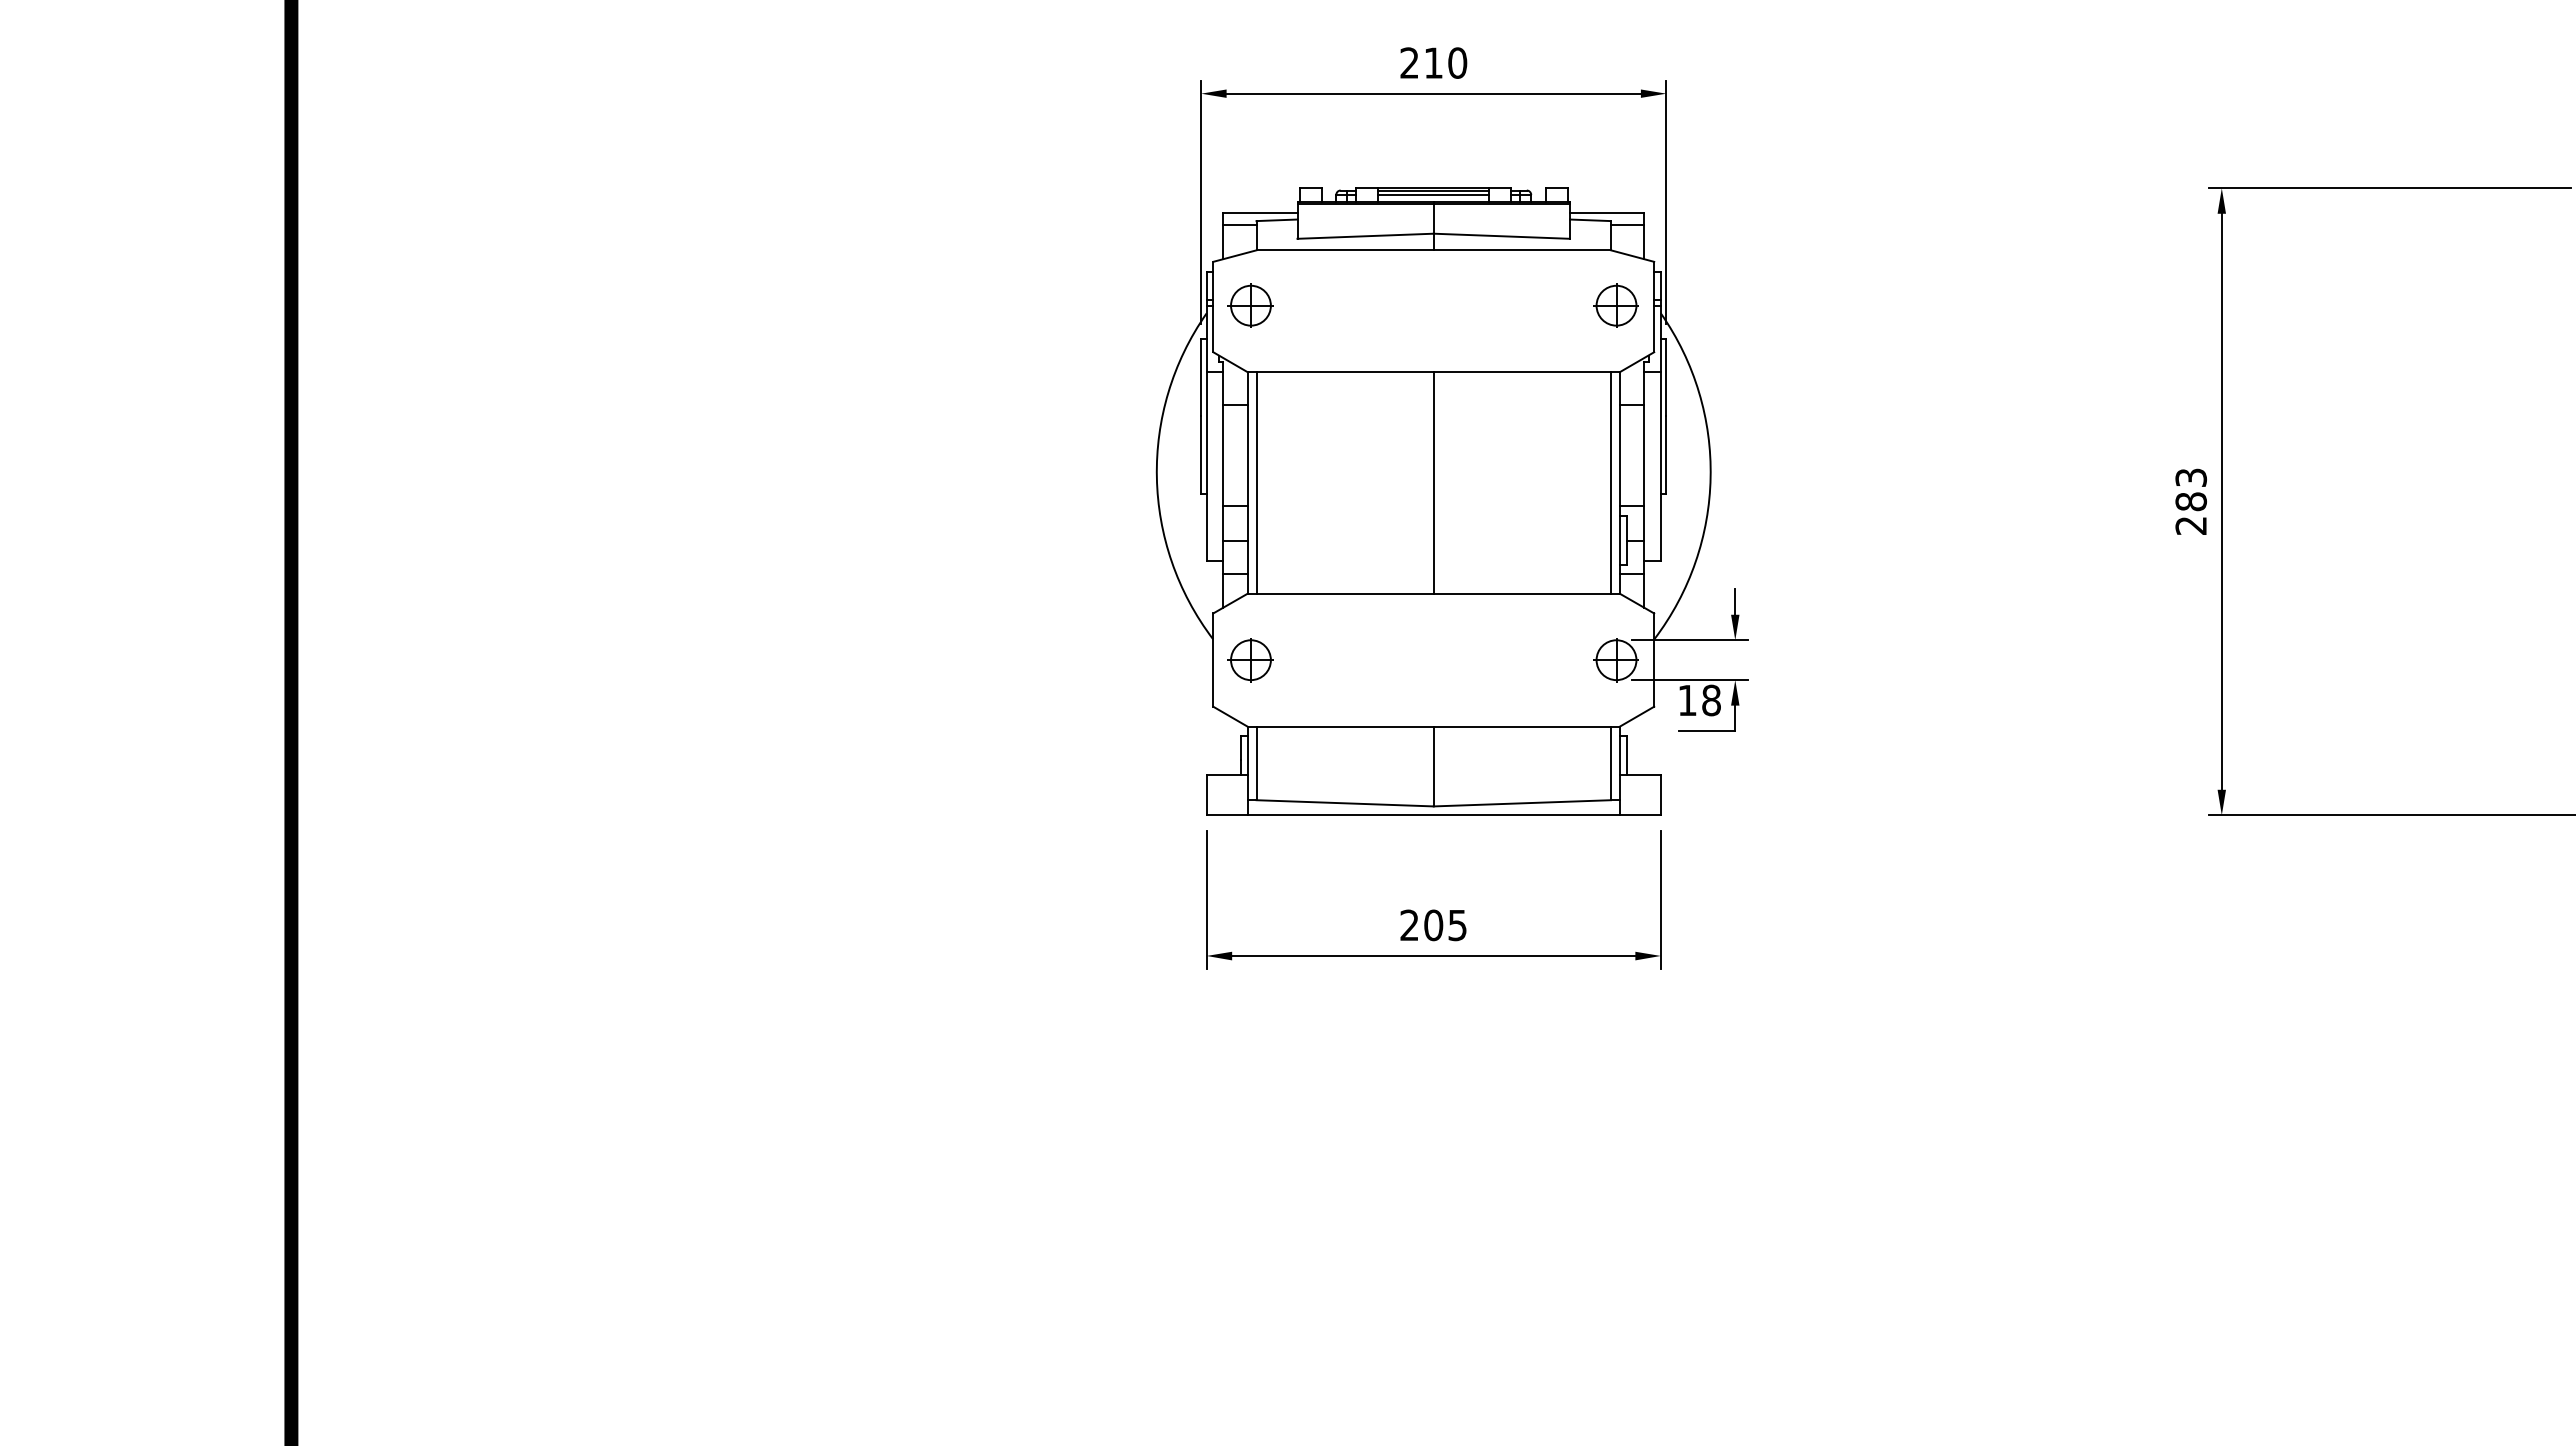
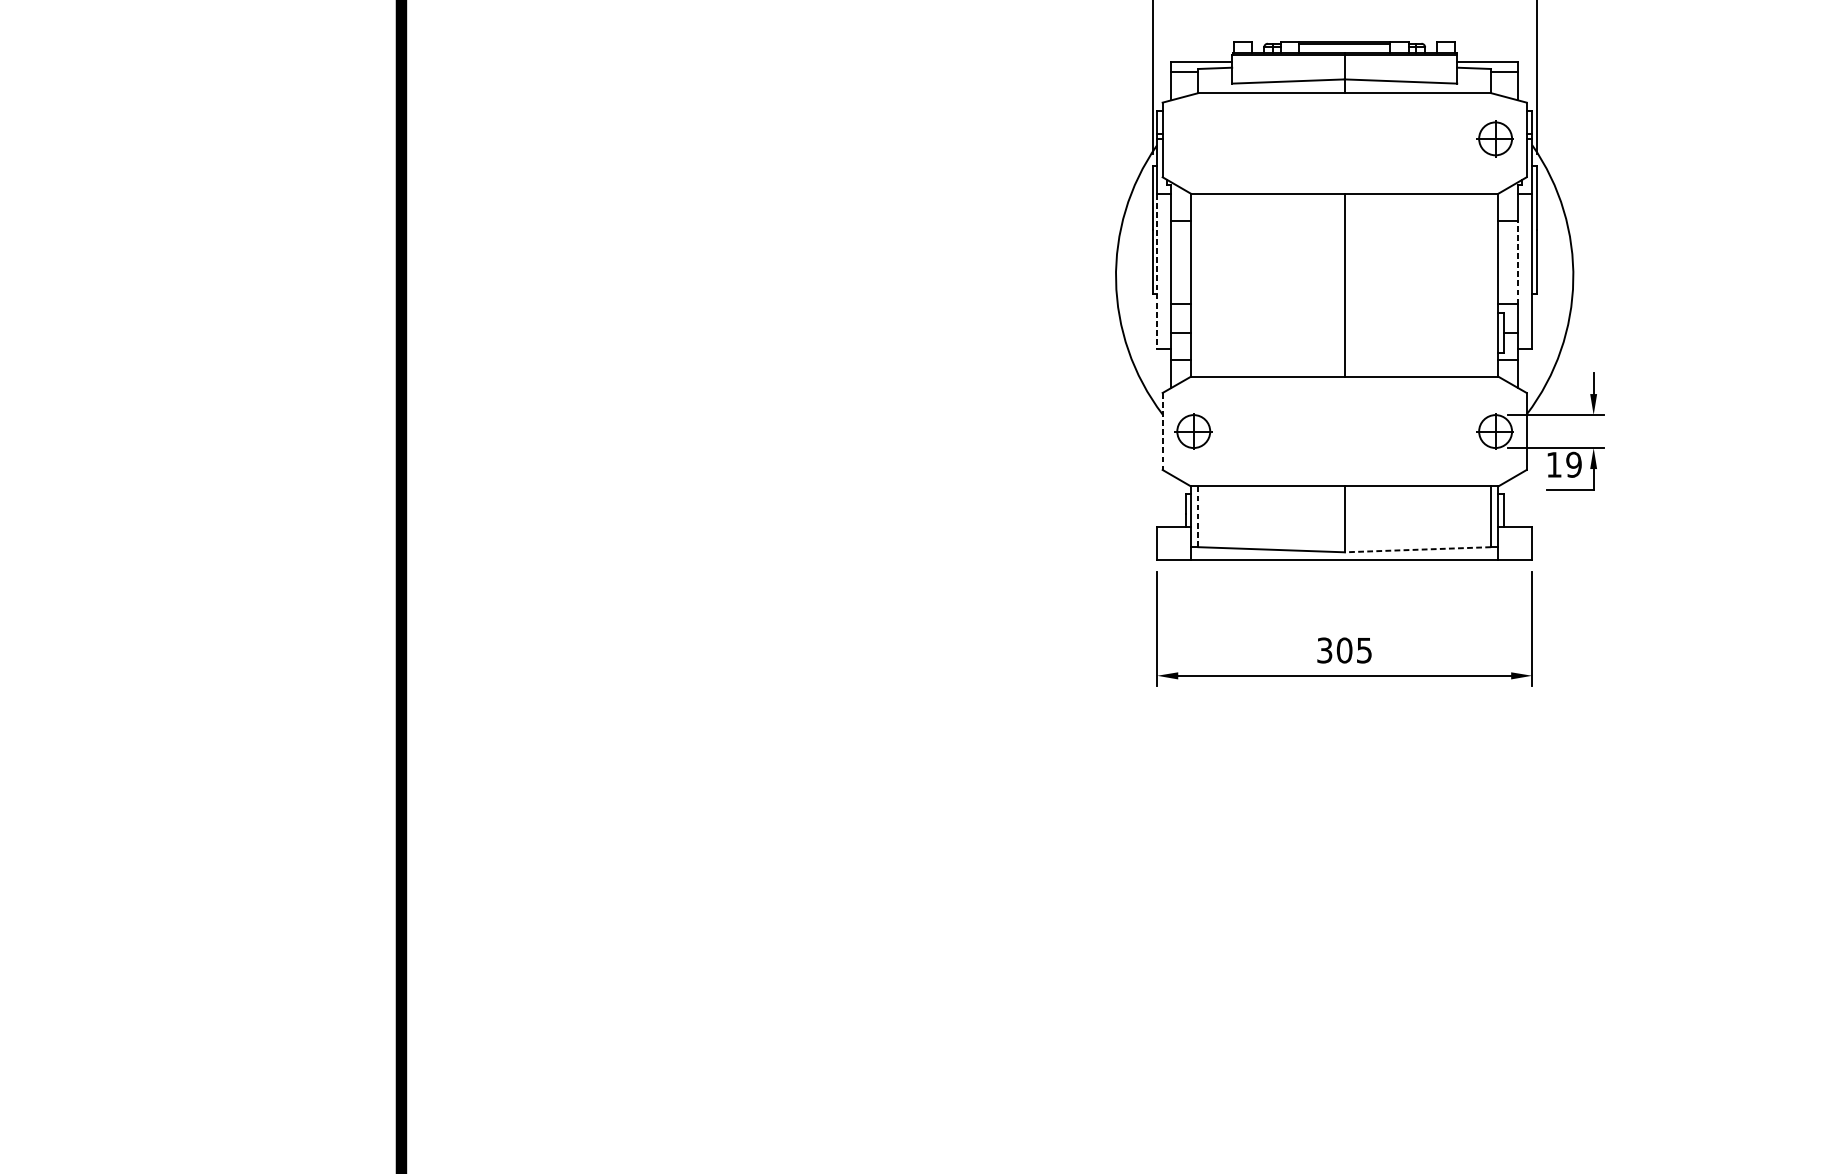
line: (1433, 194) -> (1344, 47), removed
part: (1250, 305) -> (1193, 138), removed
line: (1644, 455) -> (1518, 262), solid -> dashed
line: (1206, 466) -> (1157, 271), solid -> dashed
line: (1256, 482) -> (1198, 284), removed
line: (1610, 482) -> (1490, 284), removed
line: (1213, 660) -> (1162, 431), solid -> dashed
text: (1711, 700) -> (1574, 464), 18 -> 19
line: (1256, 763) -> (1198, 516), solid -> dashed
line: (1522, 803) -> (1417, 549), solid -> dashed
text: (1409, 925) -> (1324, 650), 205 -> 305

